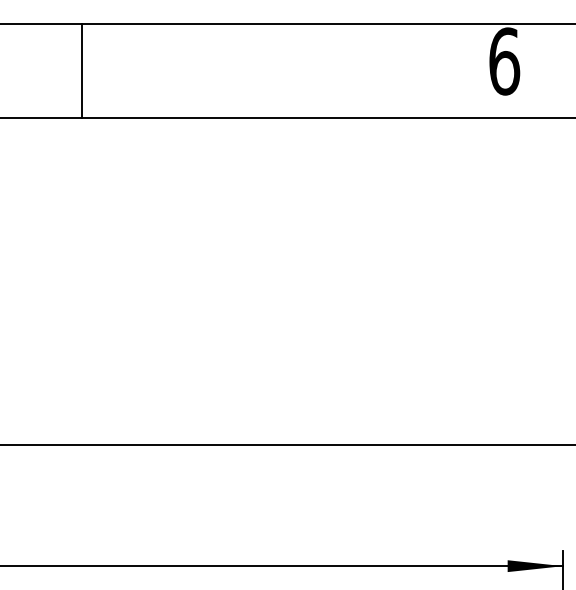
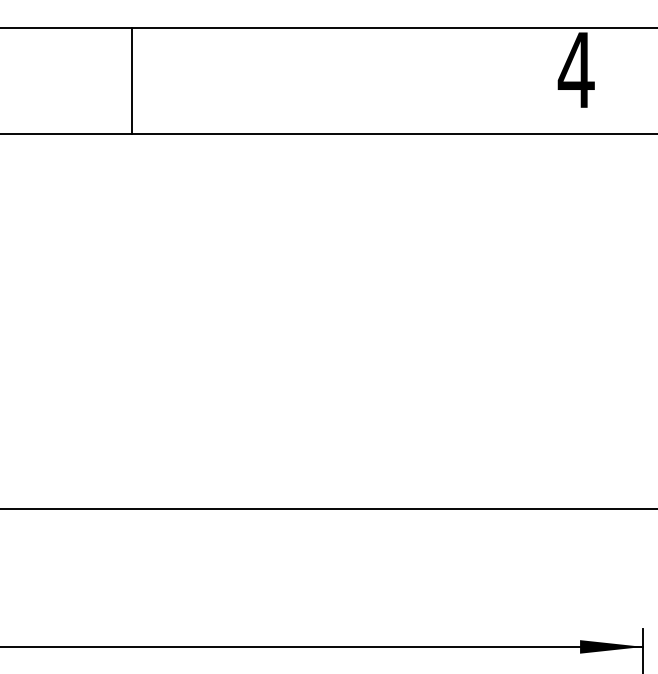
text: (504, 61) -> (576, 70), 6 -> 4
line: (82, 70) -> (132, 80), moved

